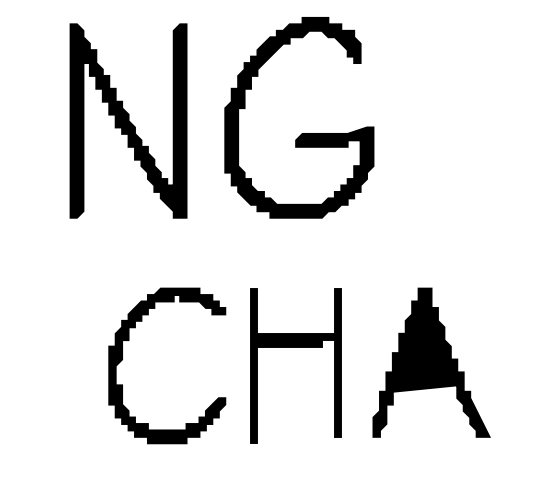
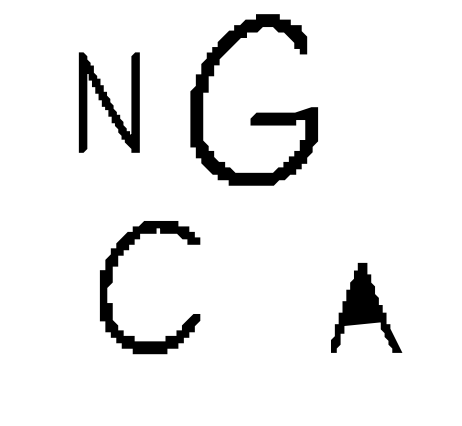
part: (128, 120) -> (109, 102), size x0.6
part: (130, 341) -> (118, 266), moved
part: (296, 347) -> (251, 294), removed
part: (431, 362) -> (366, 307), size x0.7

